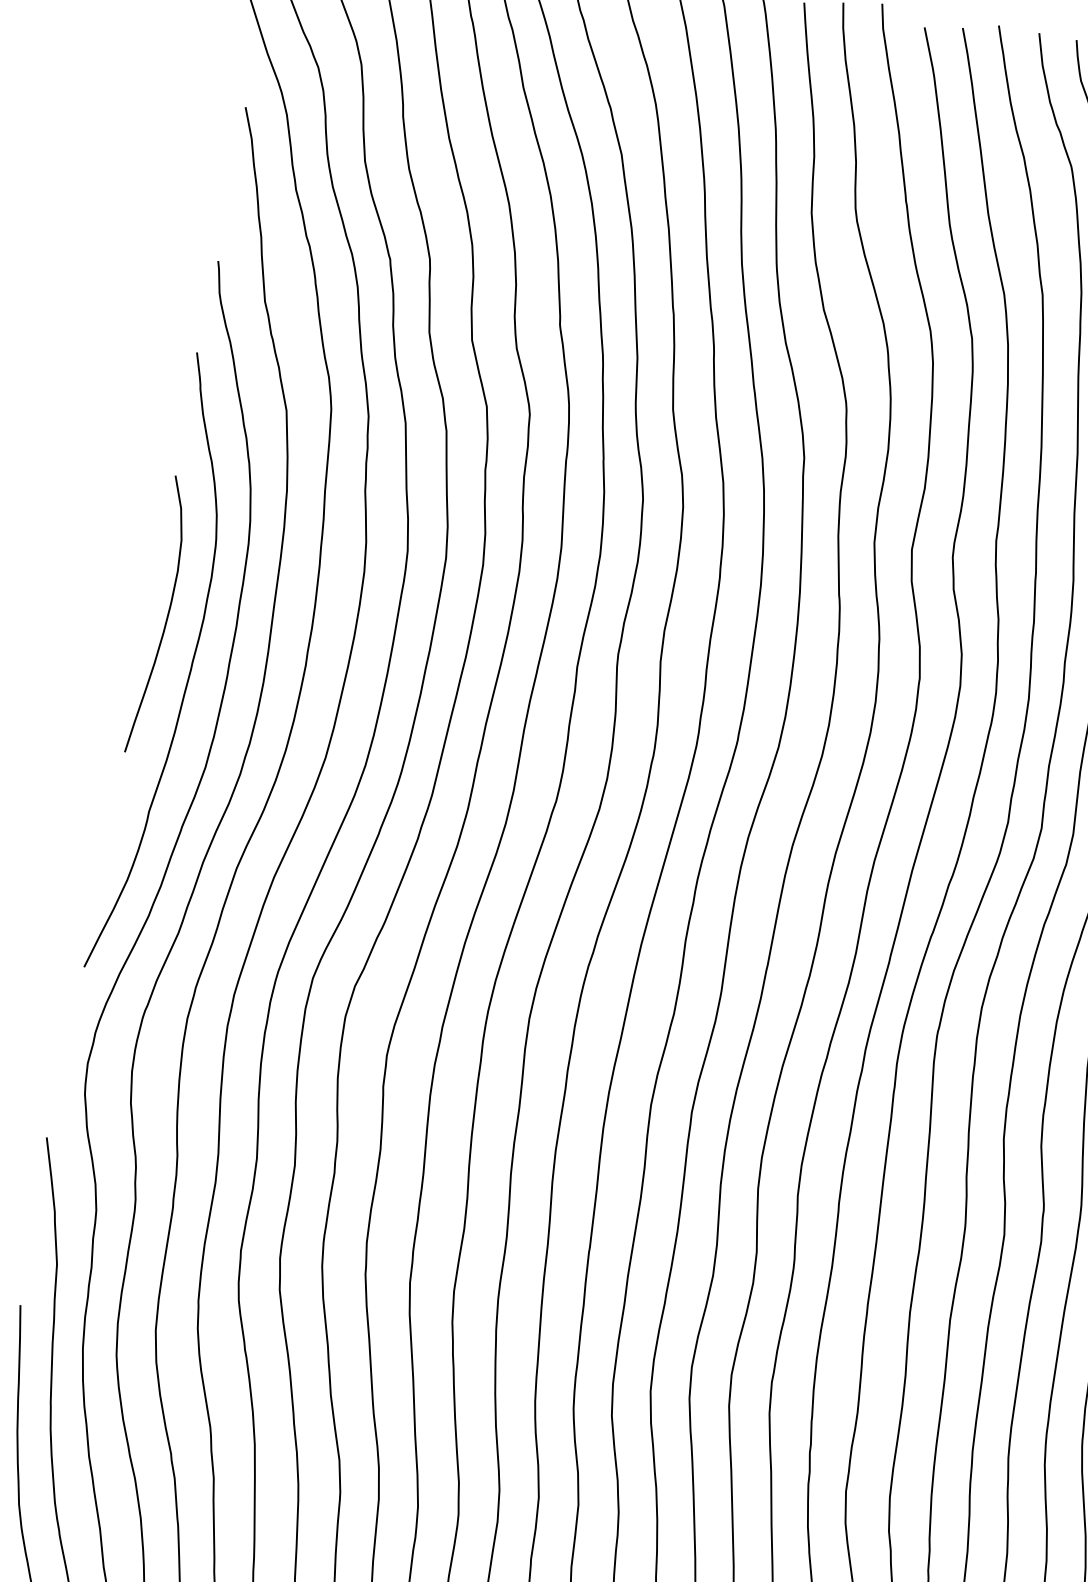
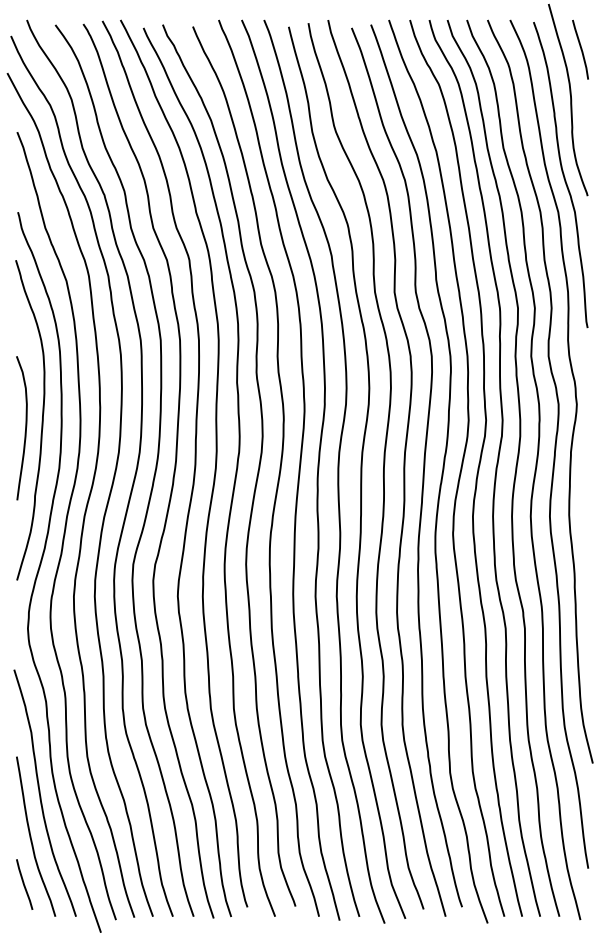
curve: (166, 617) -> (25, 428), moved

